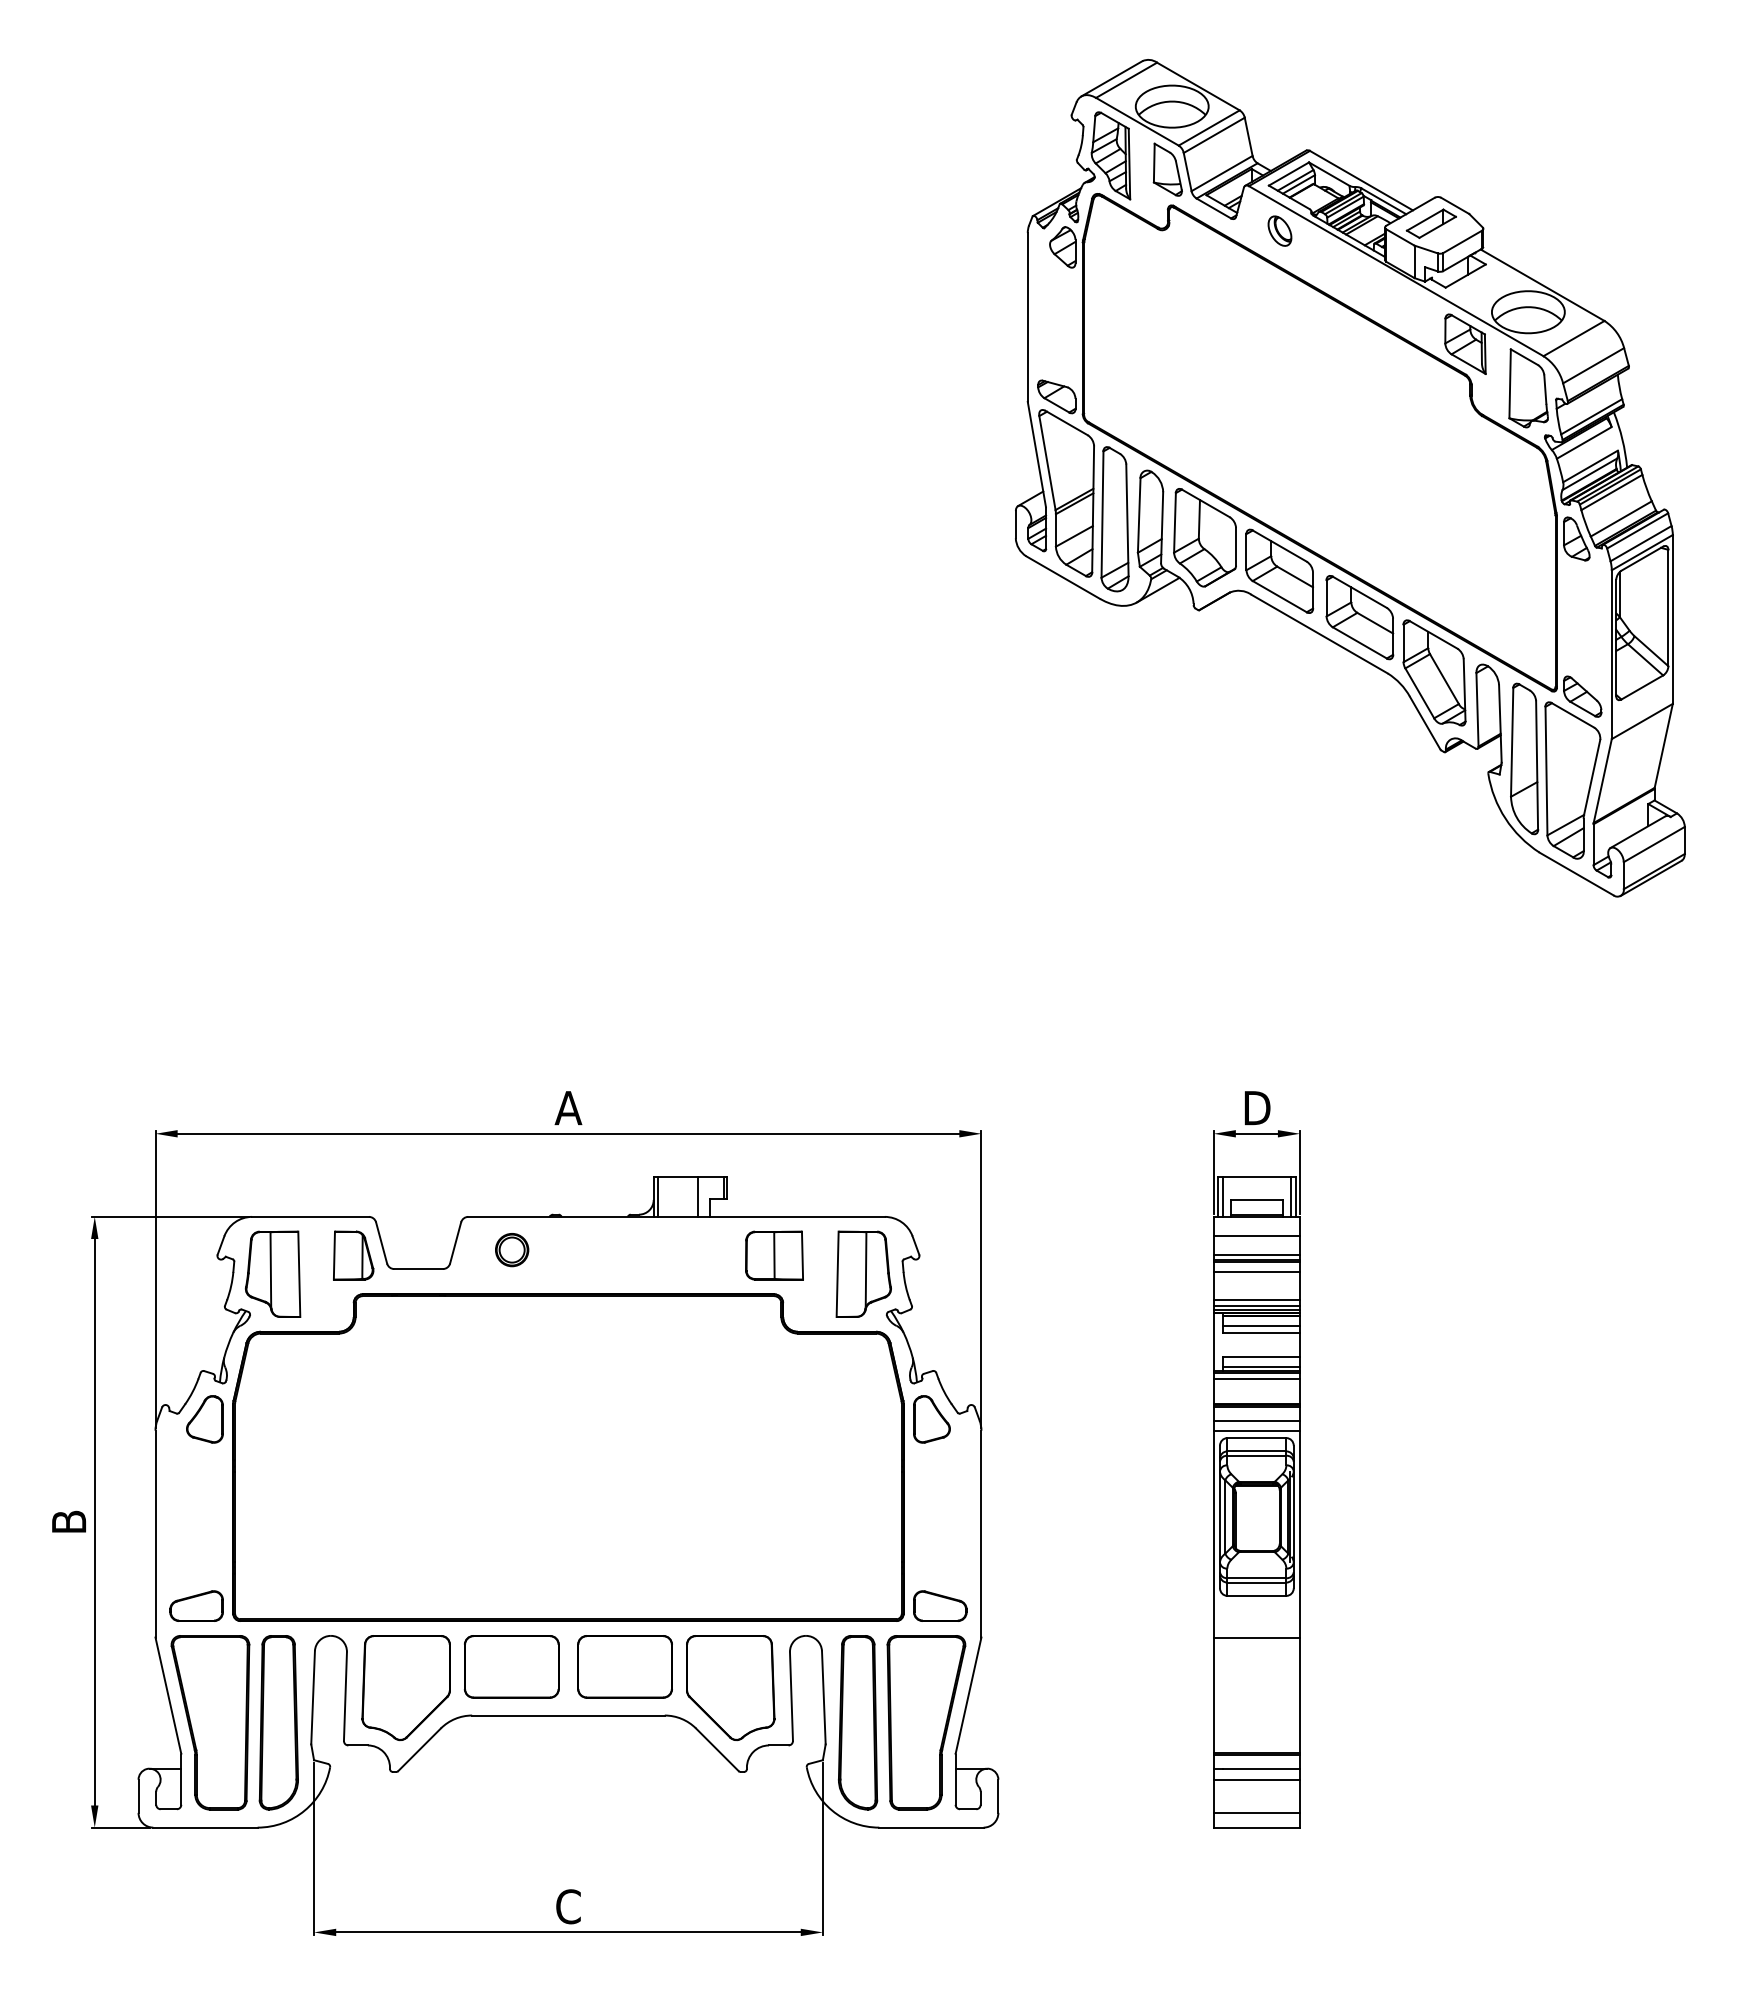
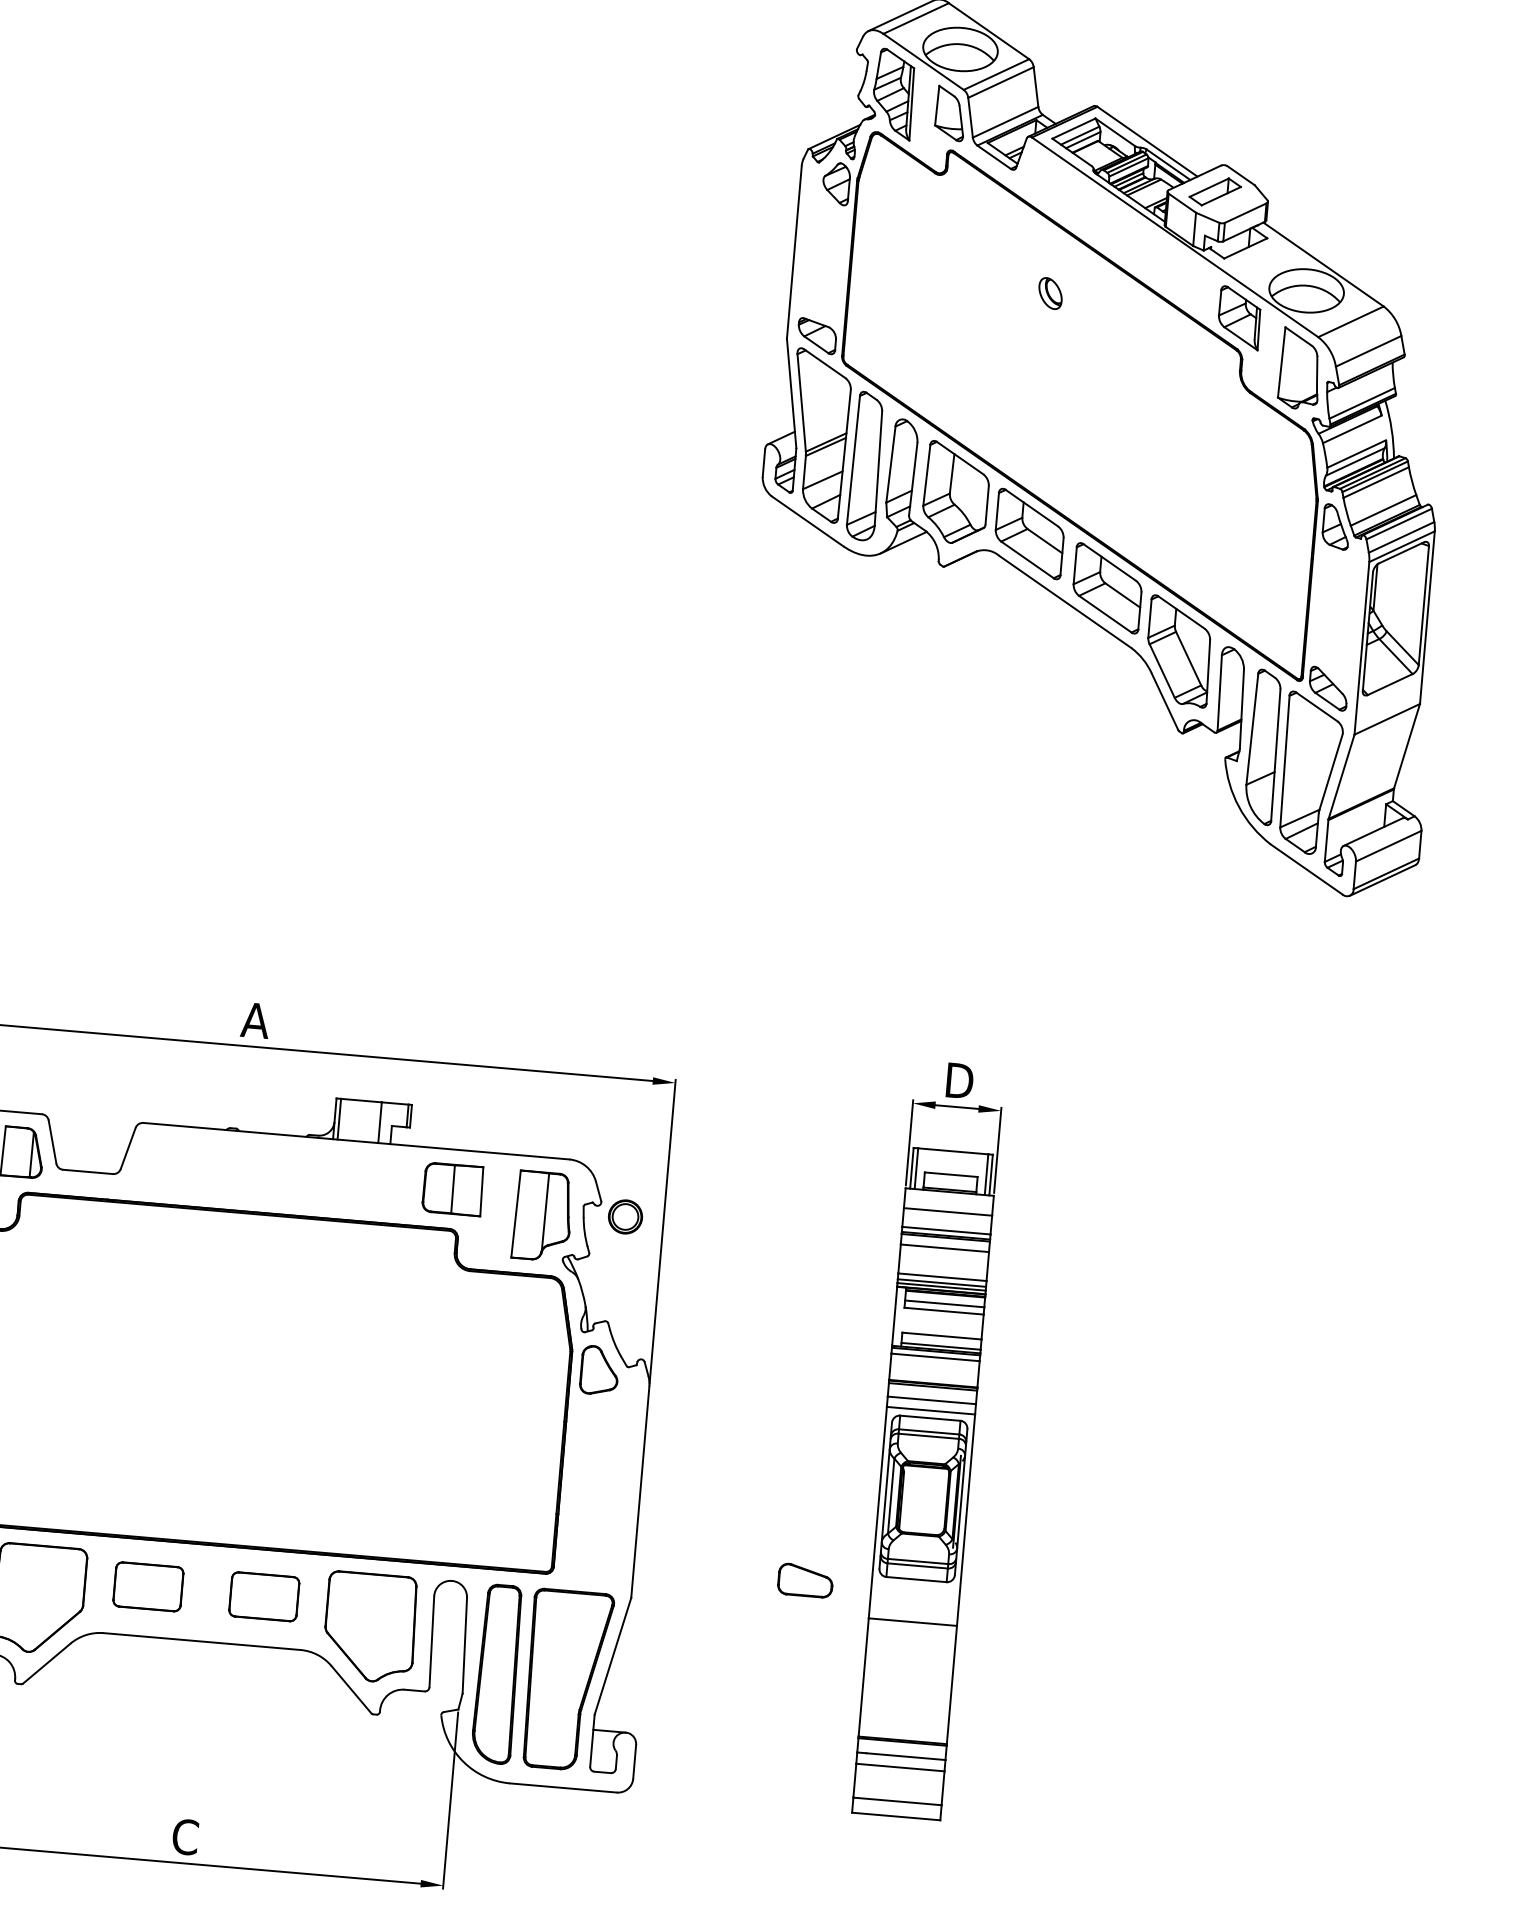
part: (1279, 230) -> (1050, 292), moved
part: (512, 1250) -> (625, 1217), moved
part: (940, 1605) -> (805, 1579), moved
part: (511, 1666) -> (148, 1586), size x0.7
part: (624, 1666) -> (263, 1596), size x0.7

